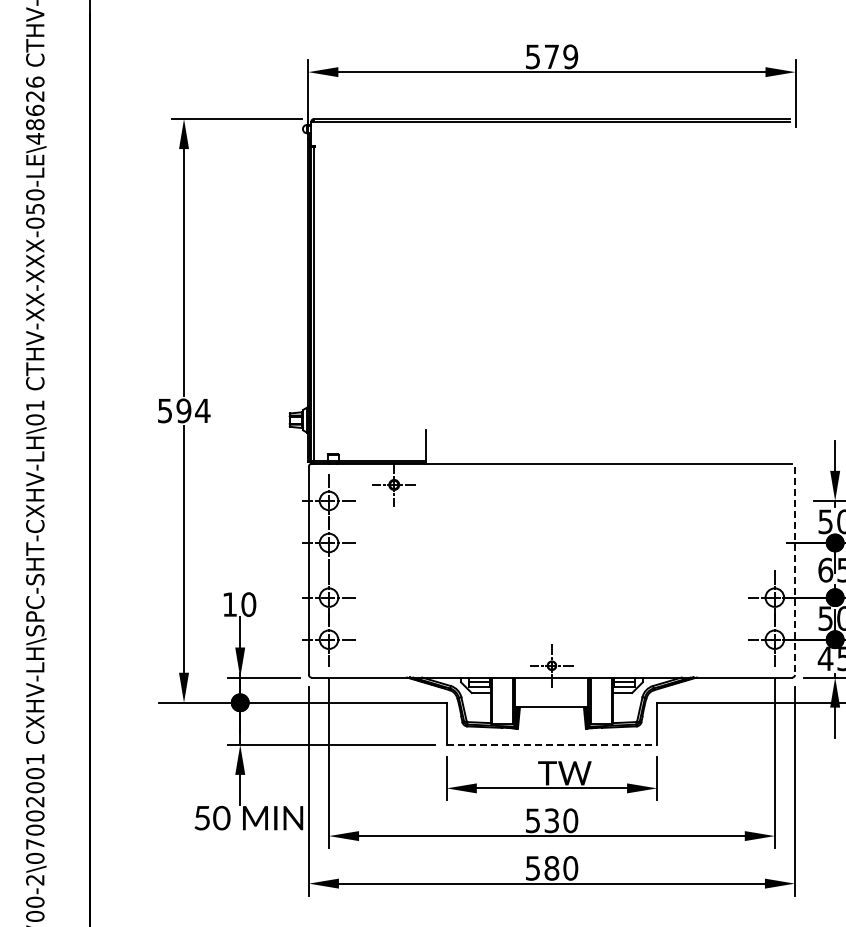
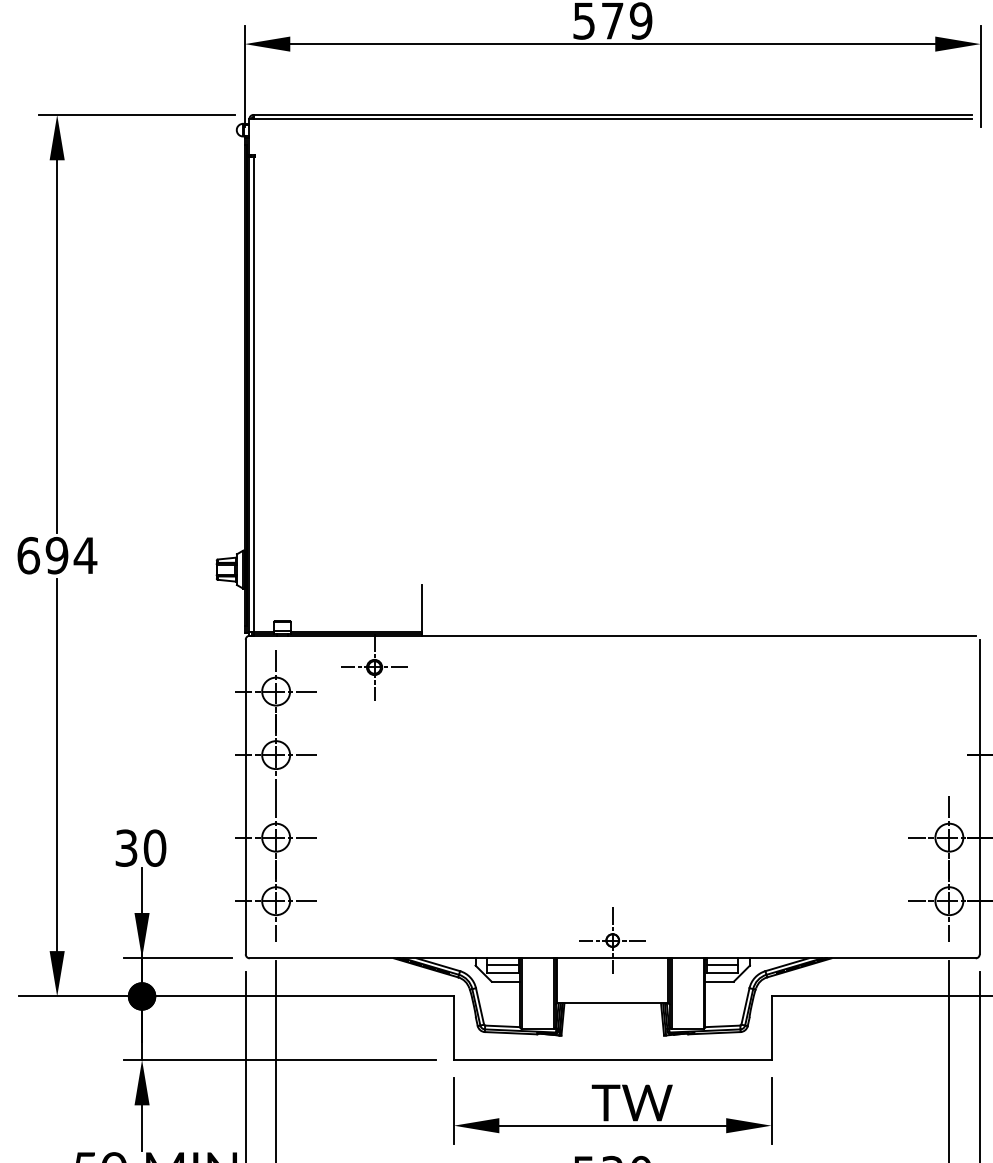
text: (164, 410) -> (27, 555), 594 -> 694
line: (794, 571) -> (979, 798), dashed -> solid
text: (229, 604) -> (125, 848), 10 -> 30
line: (552, 744) -> (613, 1059), dashed -> solid

